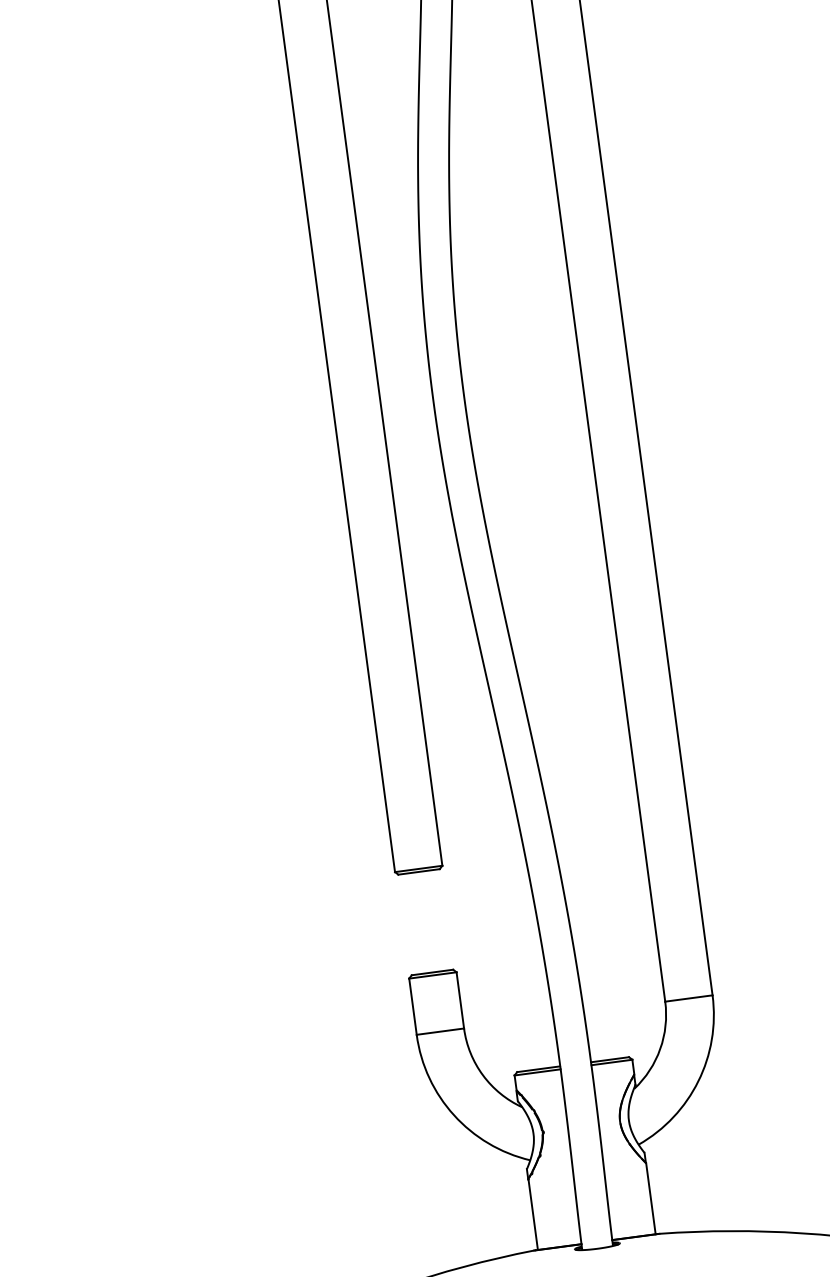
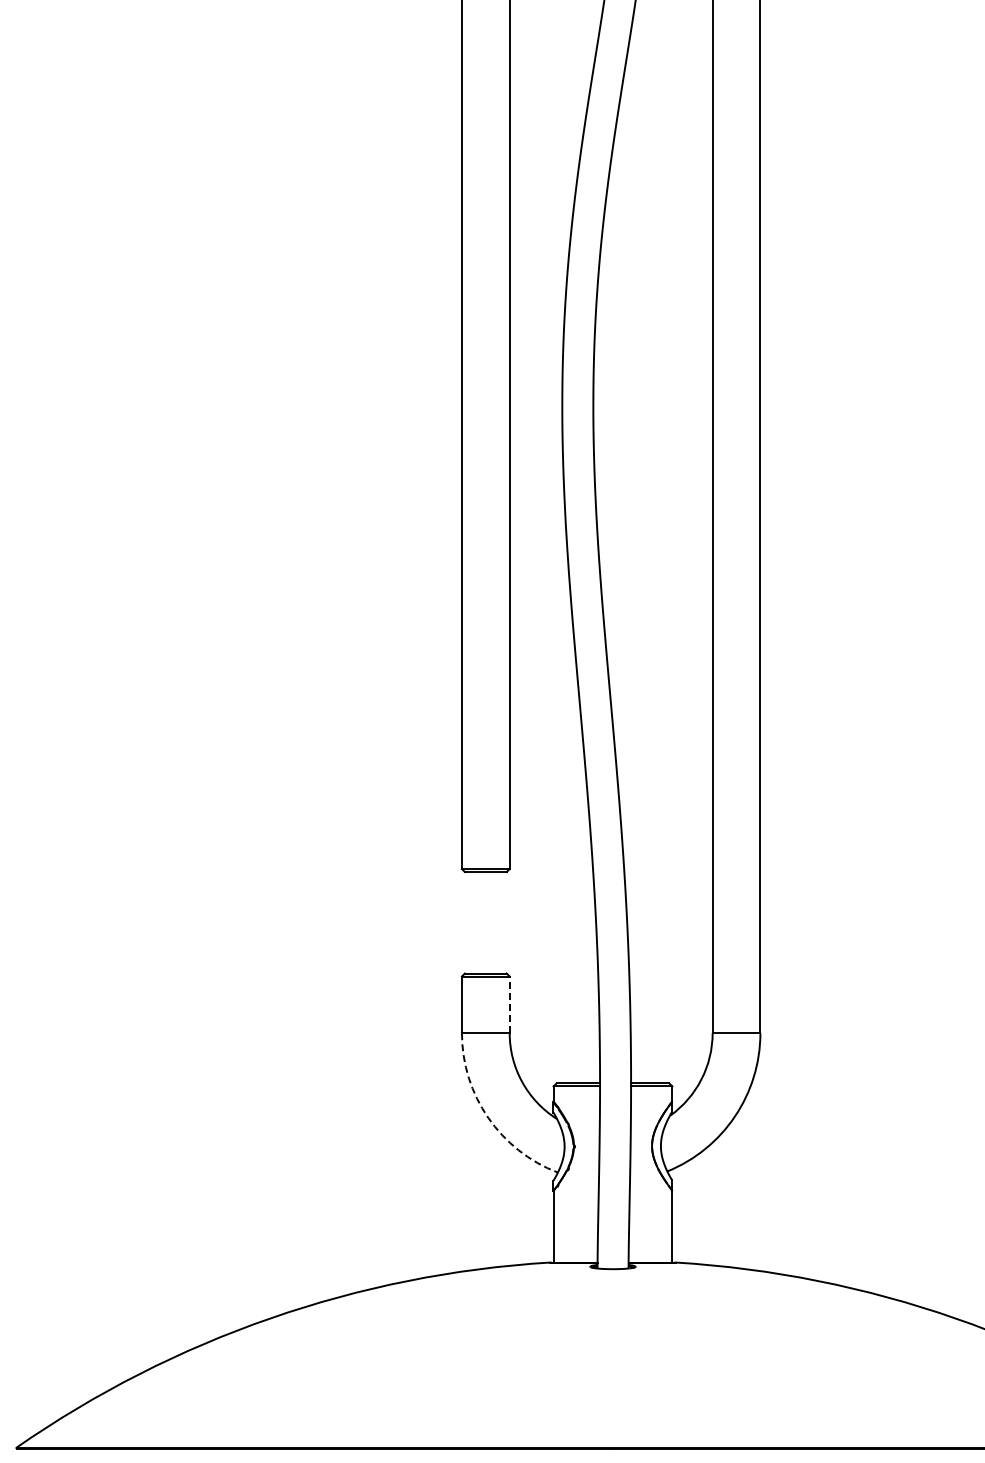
line: (460, 1000) -> (509, 1004), solid -> dashed
arc: (454, 1114) -> (488, 1117), solid -> dashed

